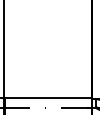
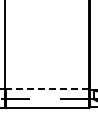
line: (48, 98) -> (47, 89), solid -> dashed

